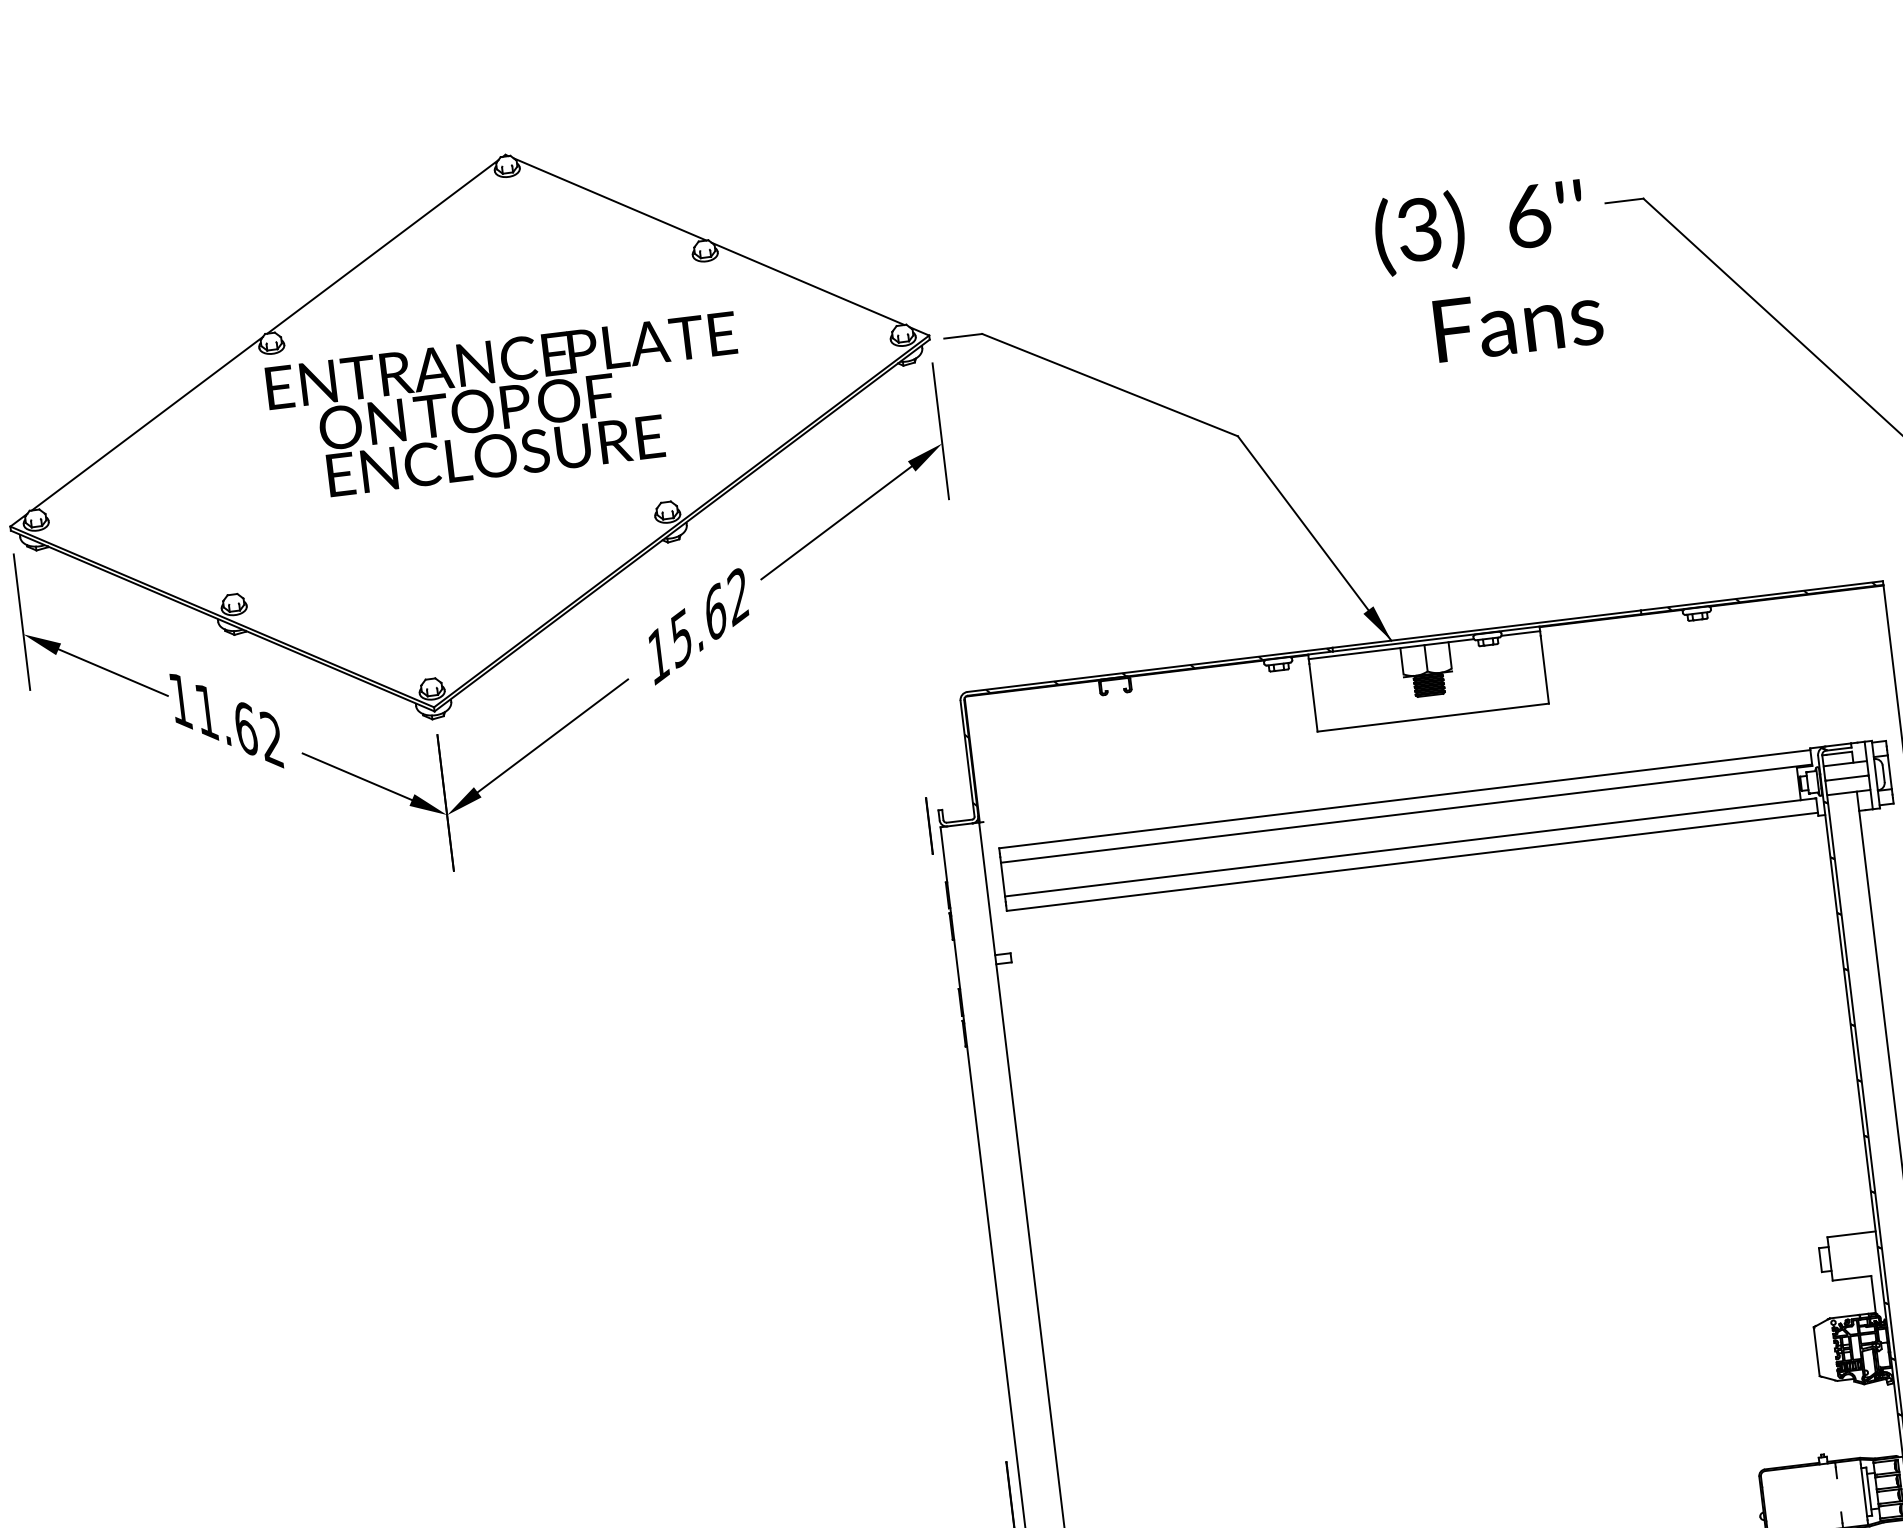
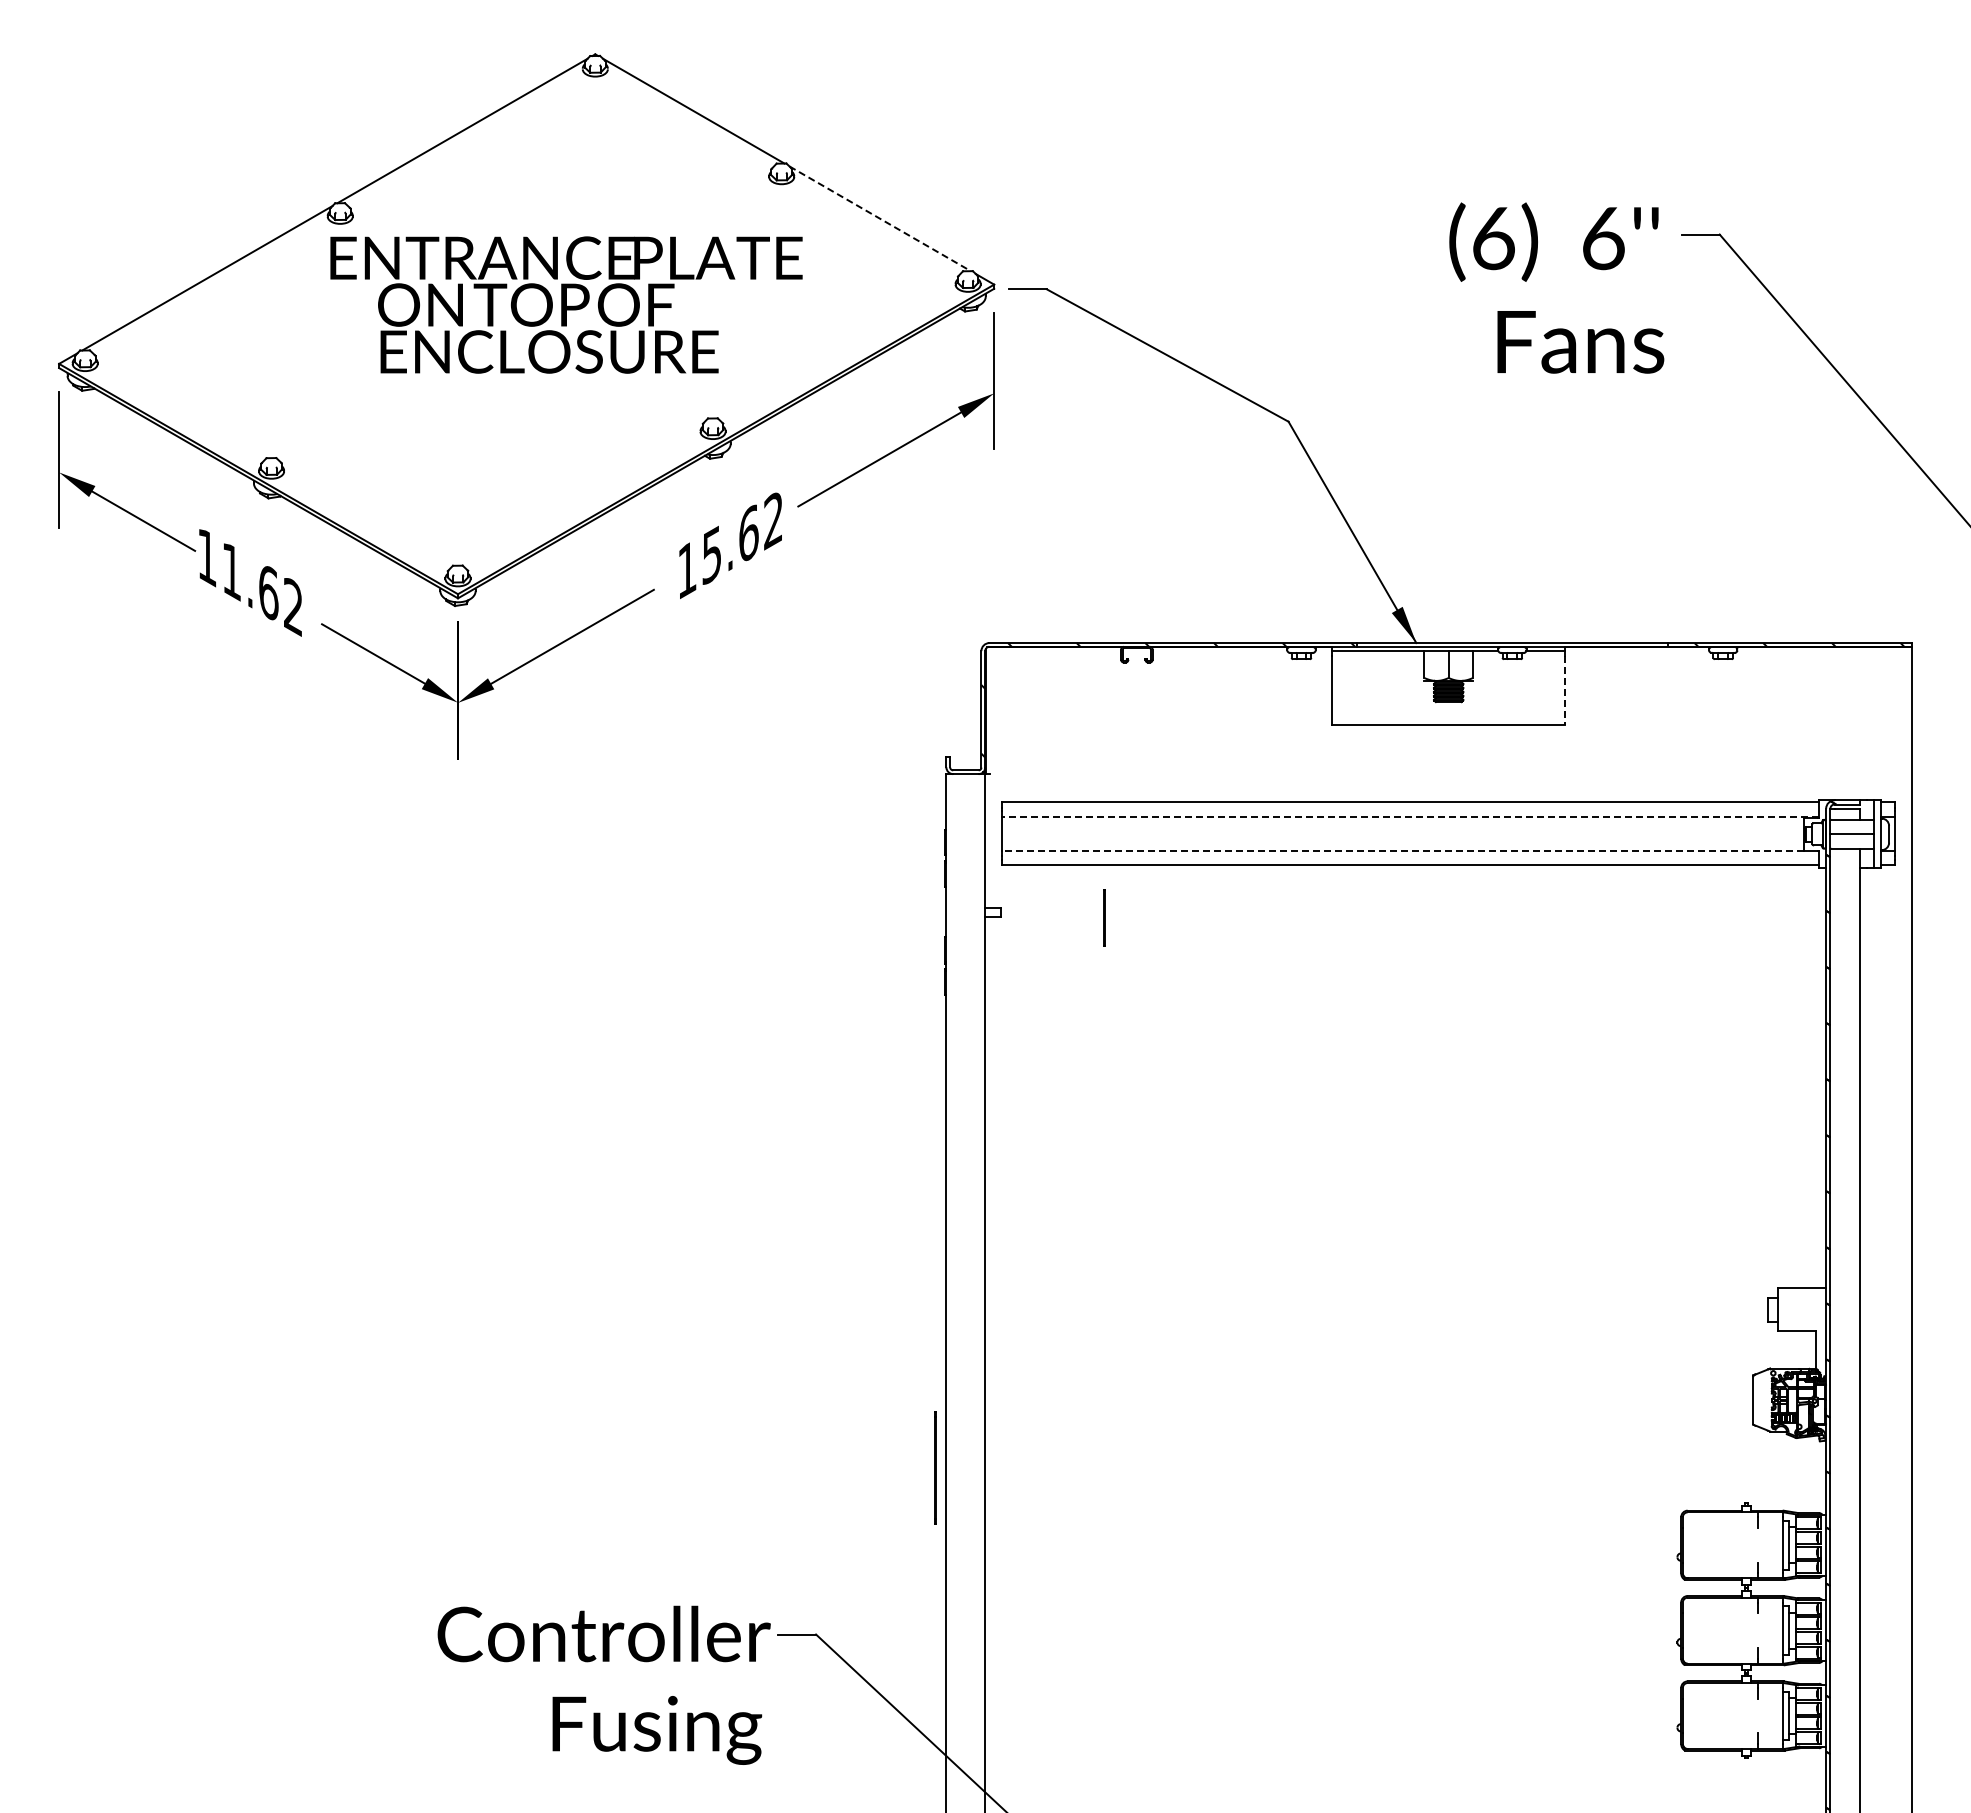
text: (1419, 228) -> (1493, 237), (3) -> (6)
line: (808, 283) -> (880, 218), solid -> dashed
line: (1545, 669) -> (1565, 690), solid -> dashed
line: (1406, 813) -> (1410, 816), solid -> dashed
line: (929, 825) -> (1104, 917), moved
line: (1402, 848) -> (1402, 850), solid -> dashed

